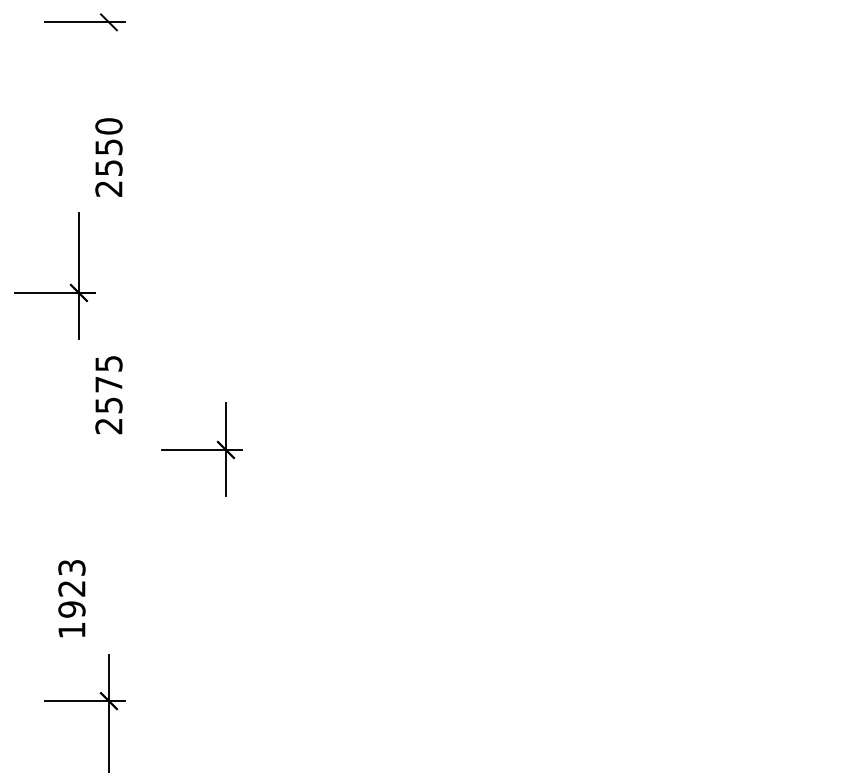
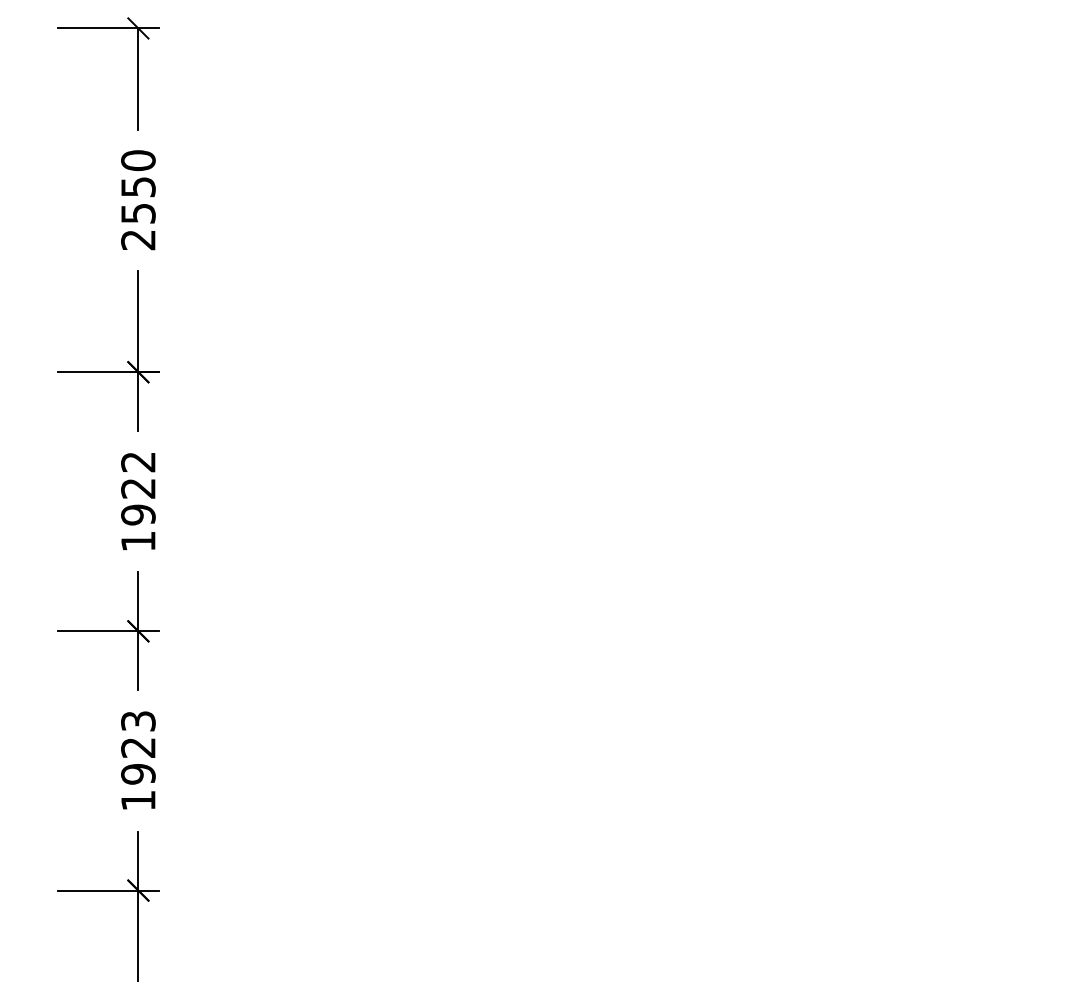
line: (108, 62) -> (137, 79), added
part: (54, 292) -> (107, 371), moved
text: (108, 395) -> (137, 502), 2575 -> 1922
part: (201, 449) -> (107, 630), moved
text: (71, 598) -> (137, 760), moved

